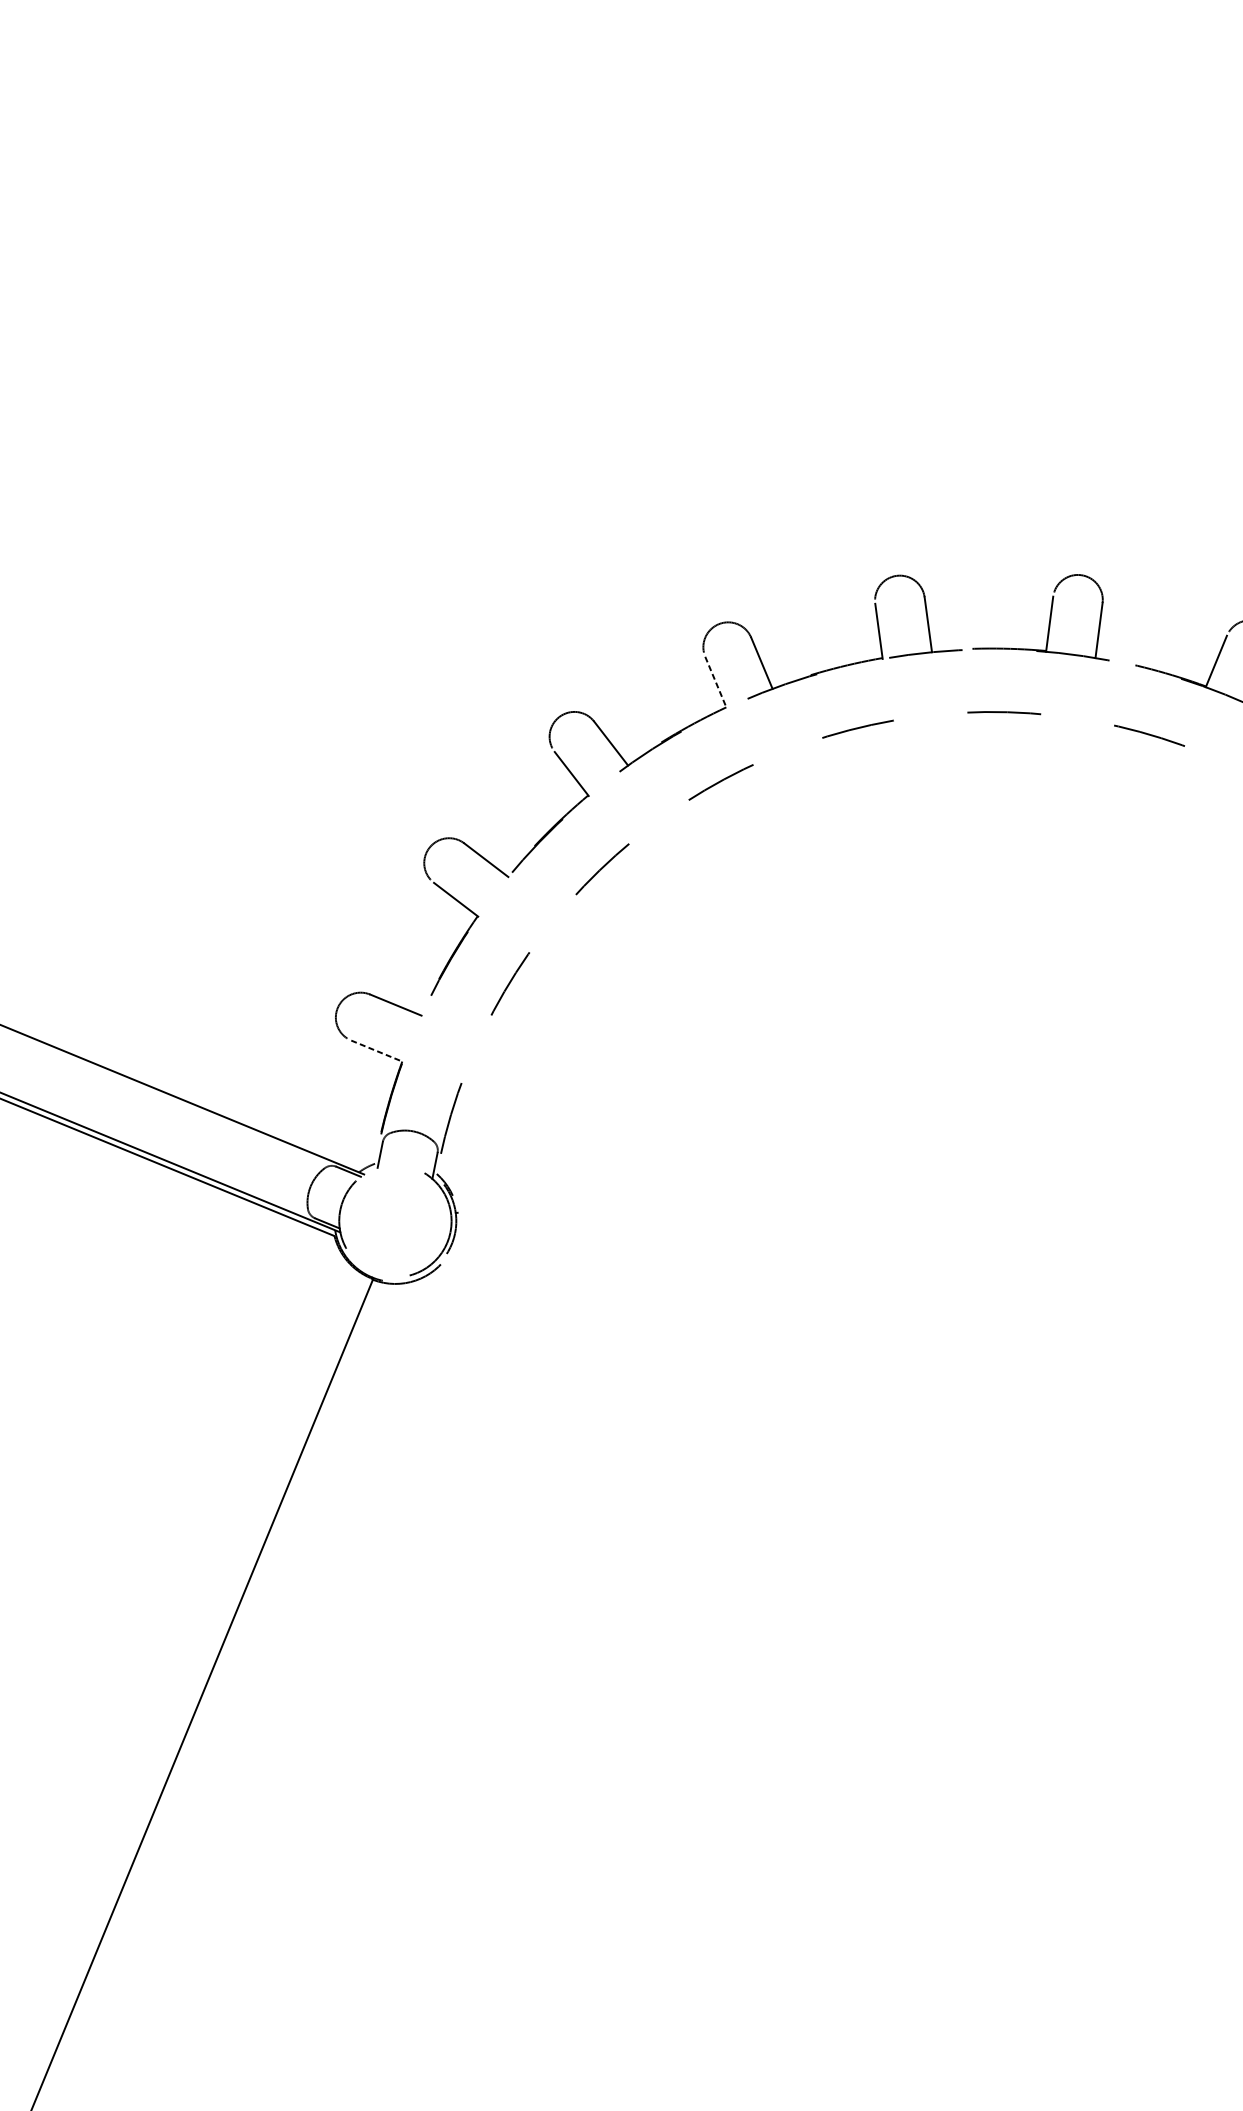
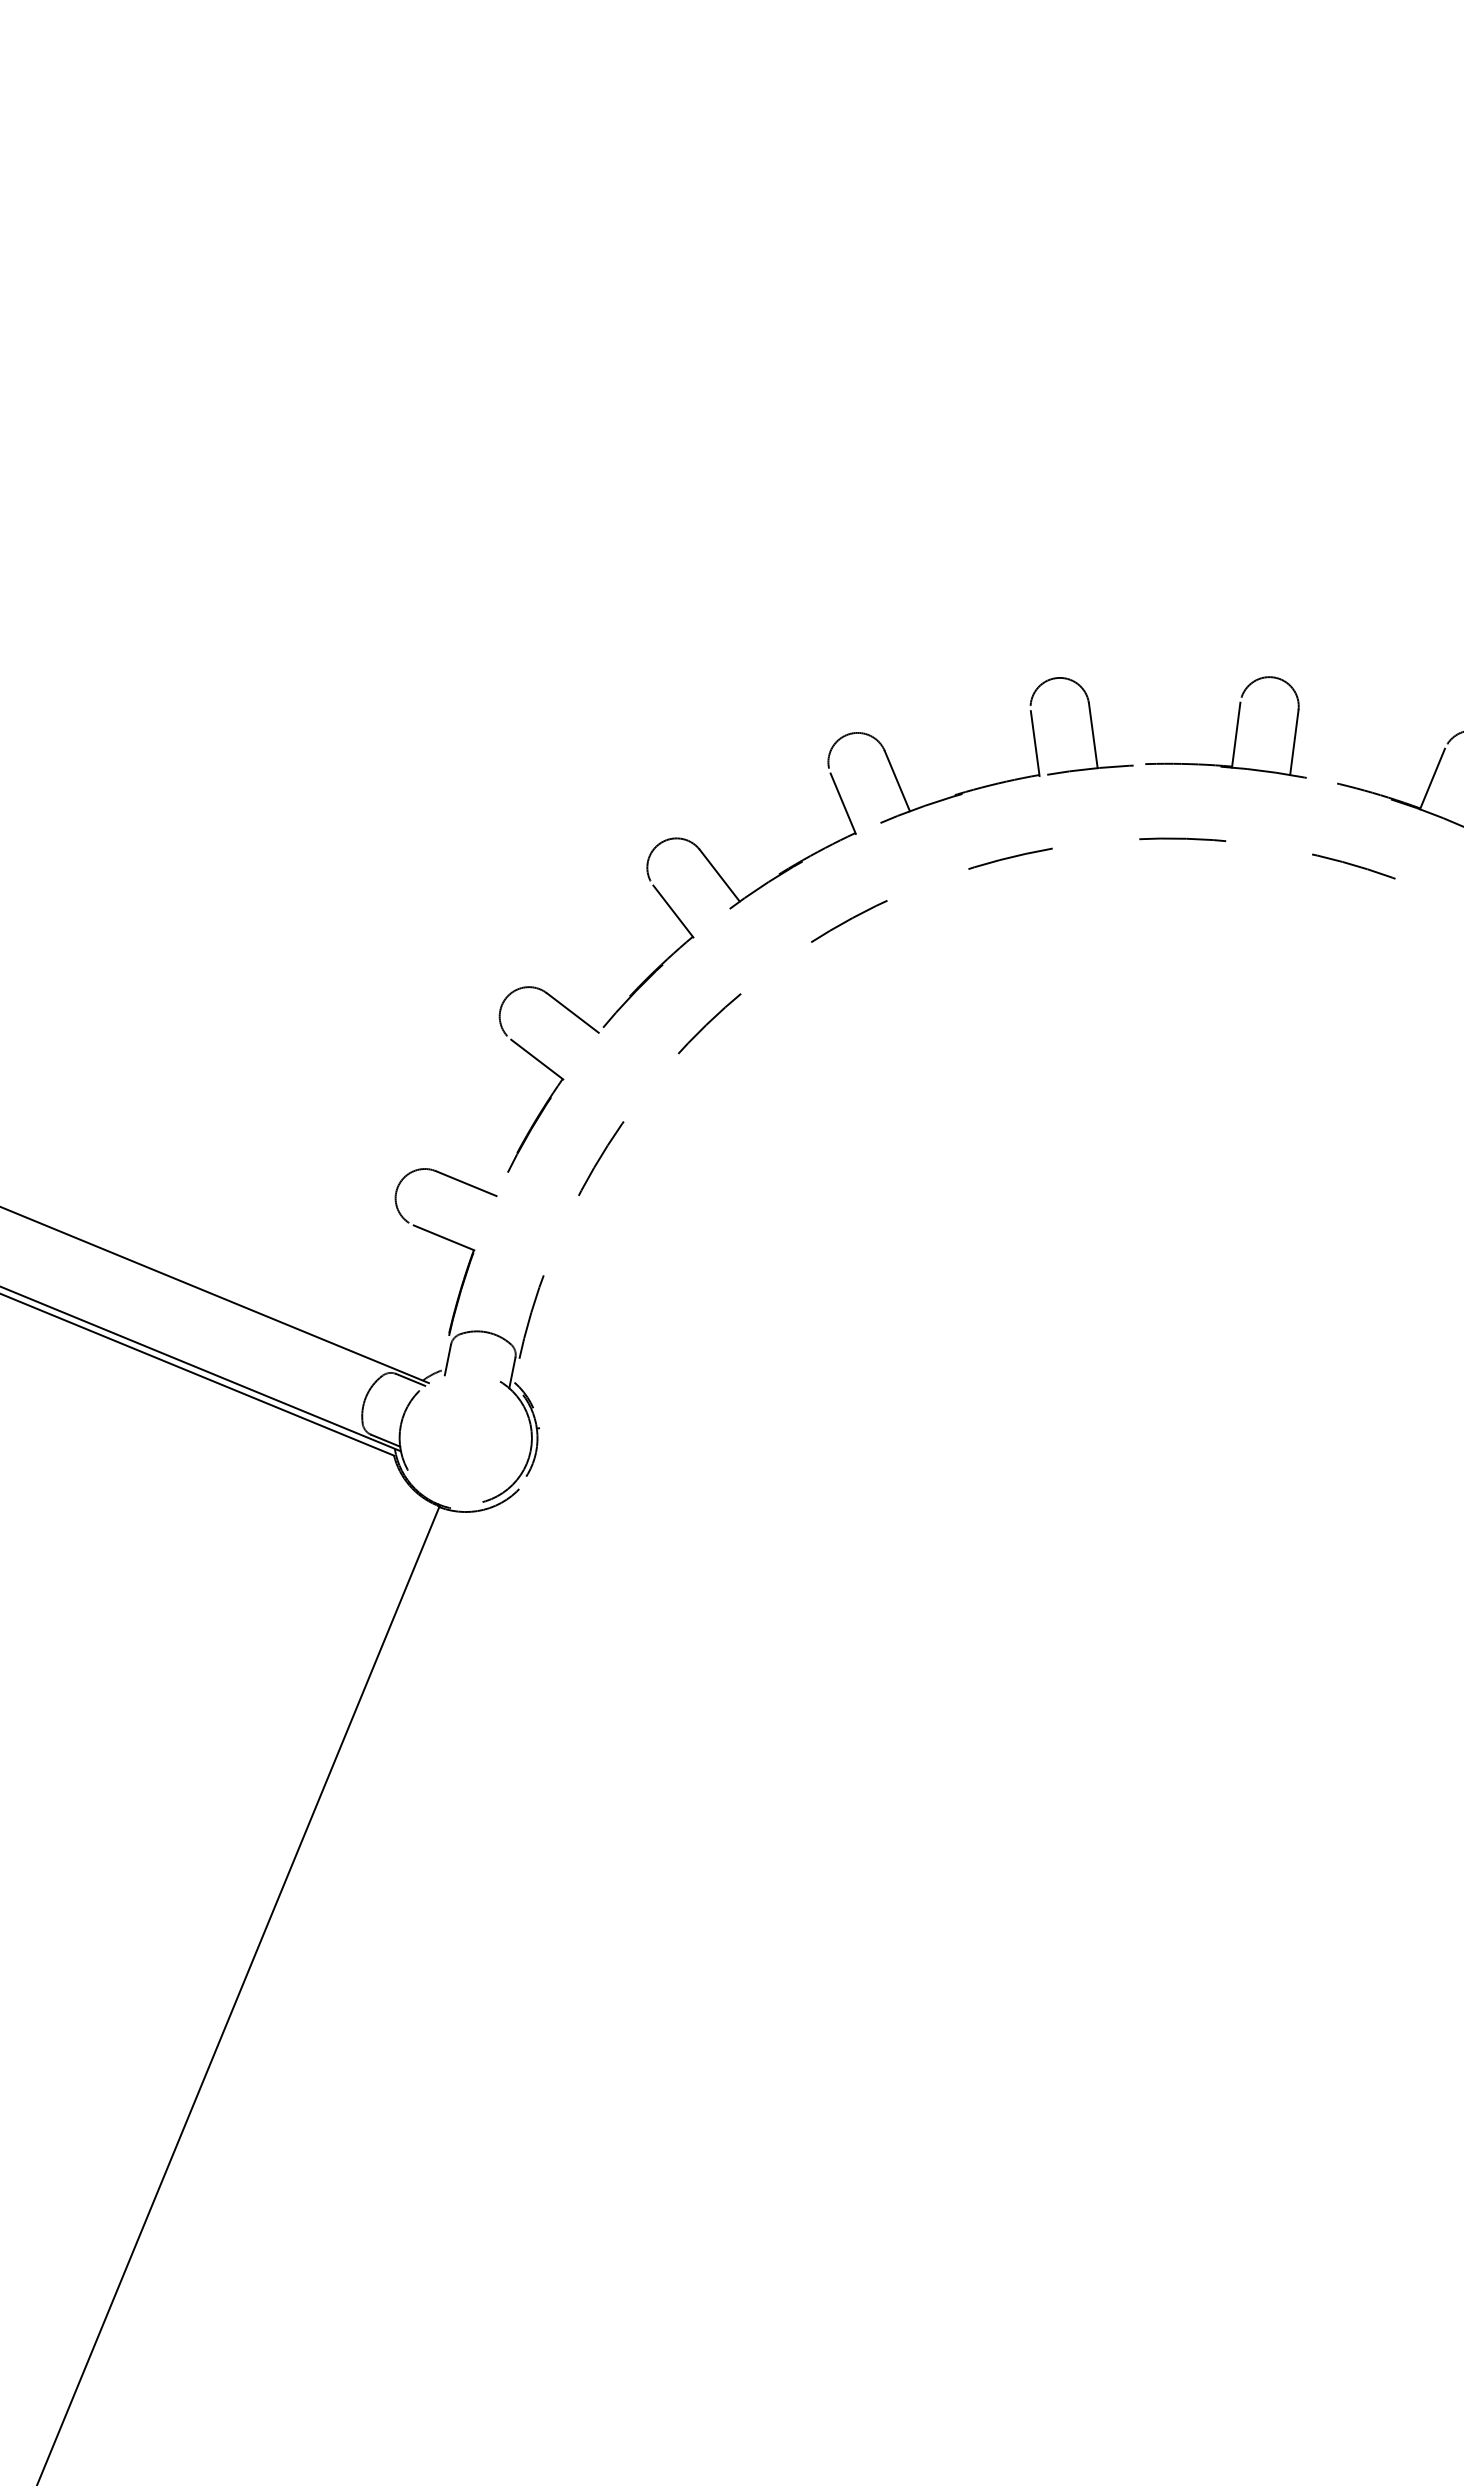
line: (716, 682) -> (843, 803), dashed -> solid
line: (377, 1050) -> (444, 1237), dashed -> solid

